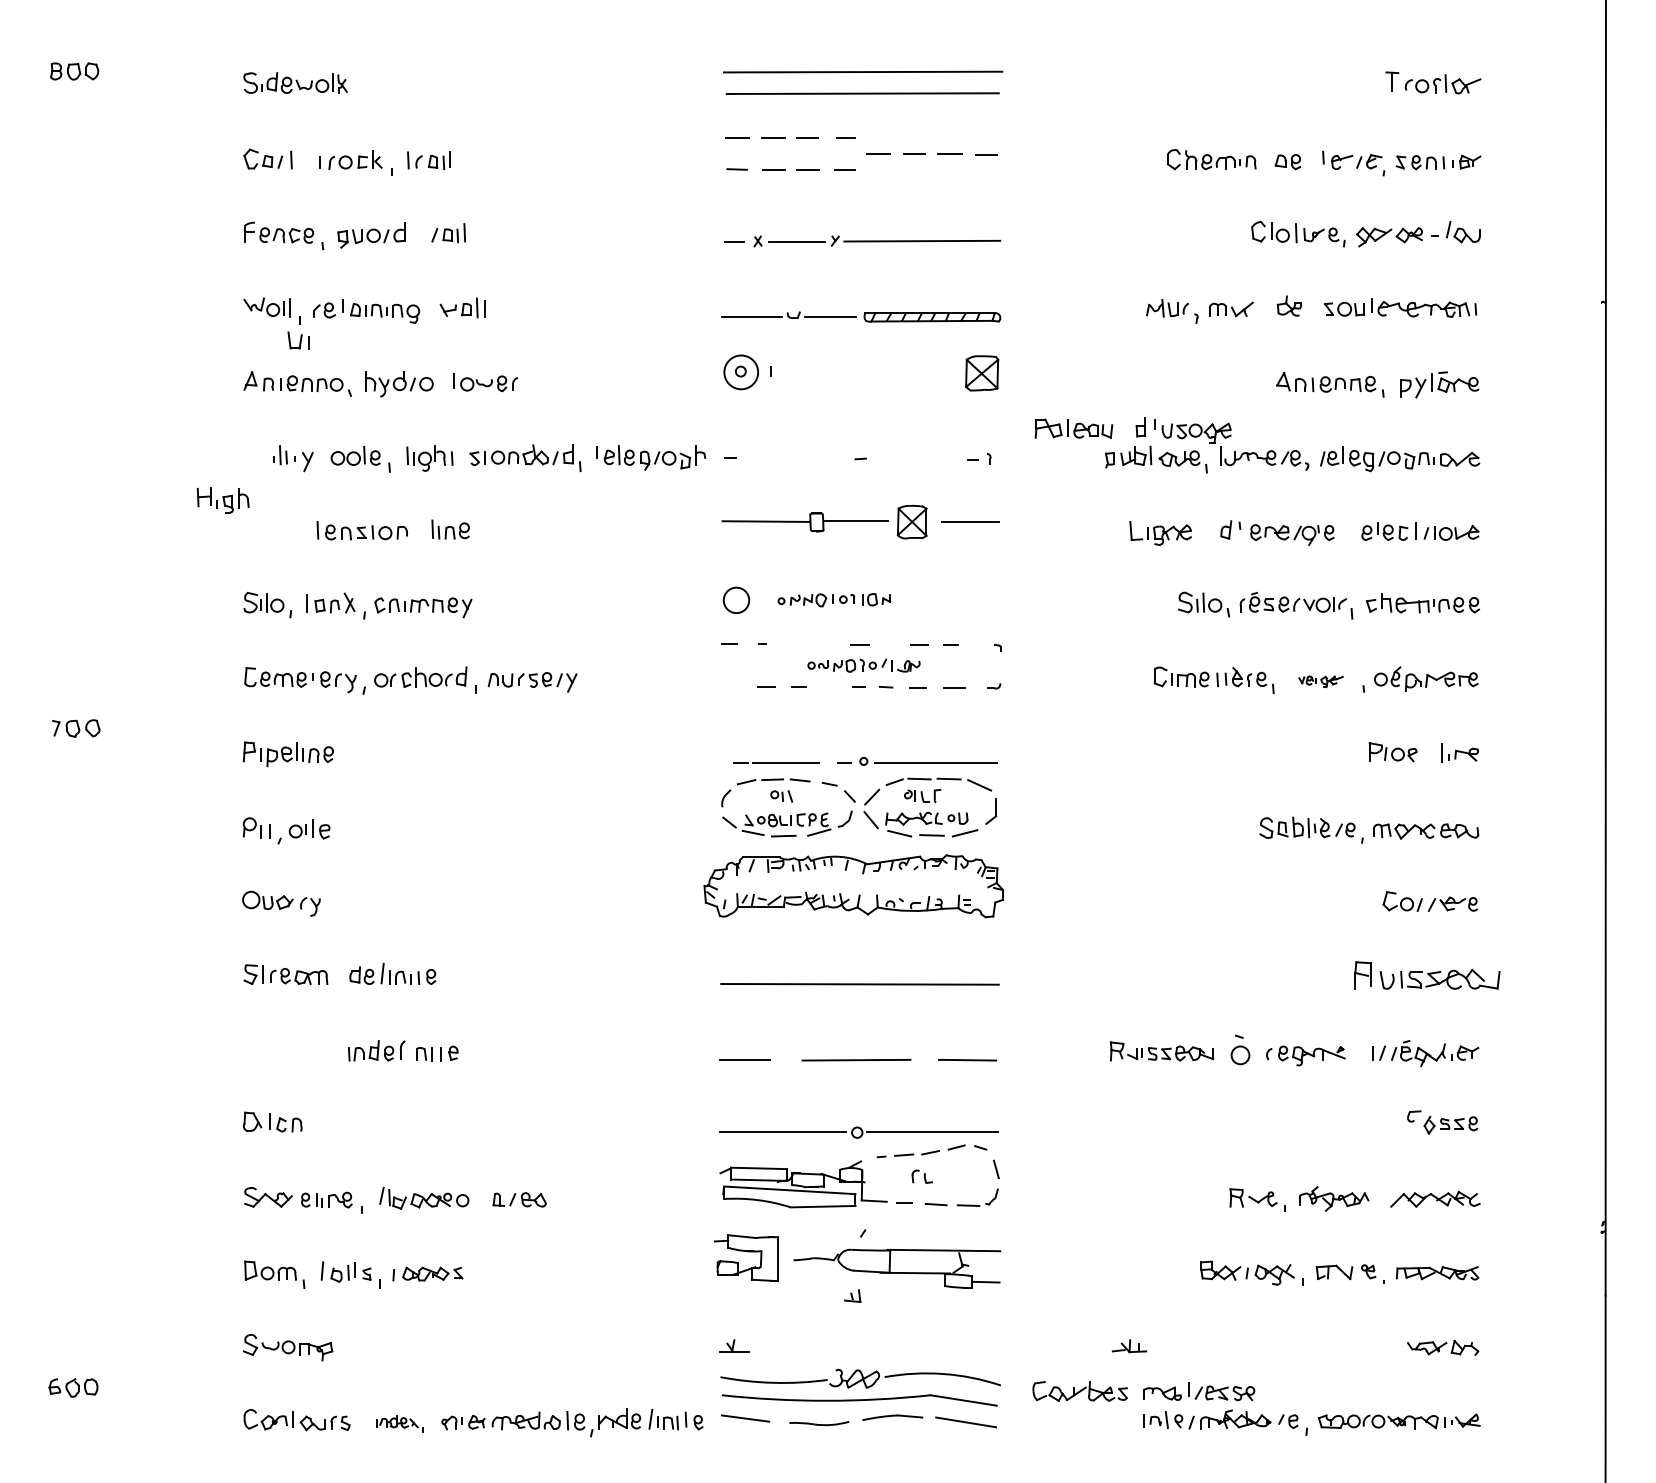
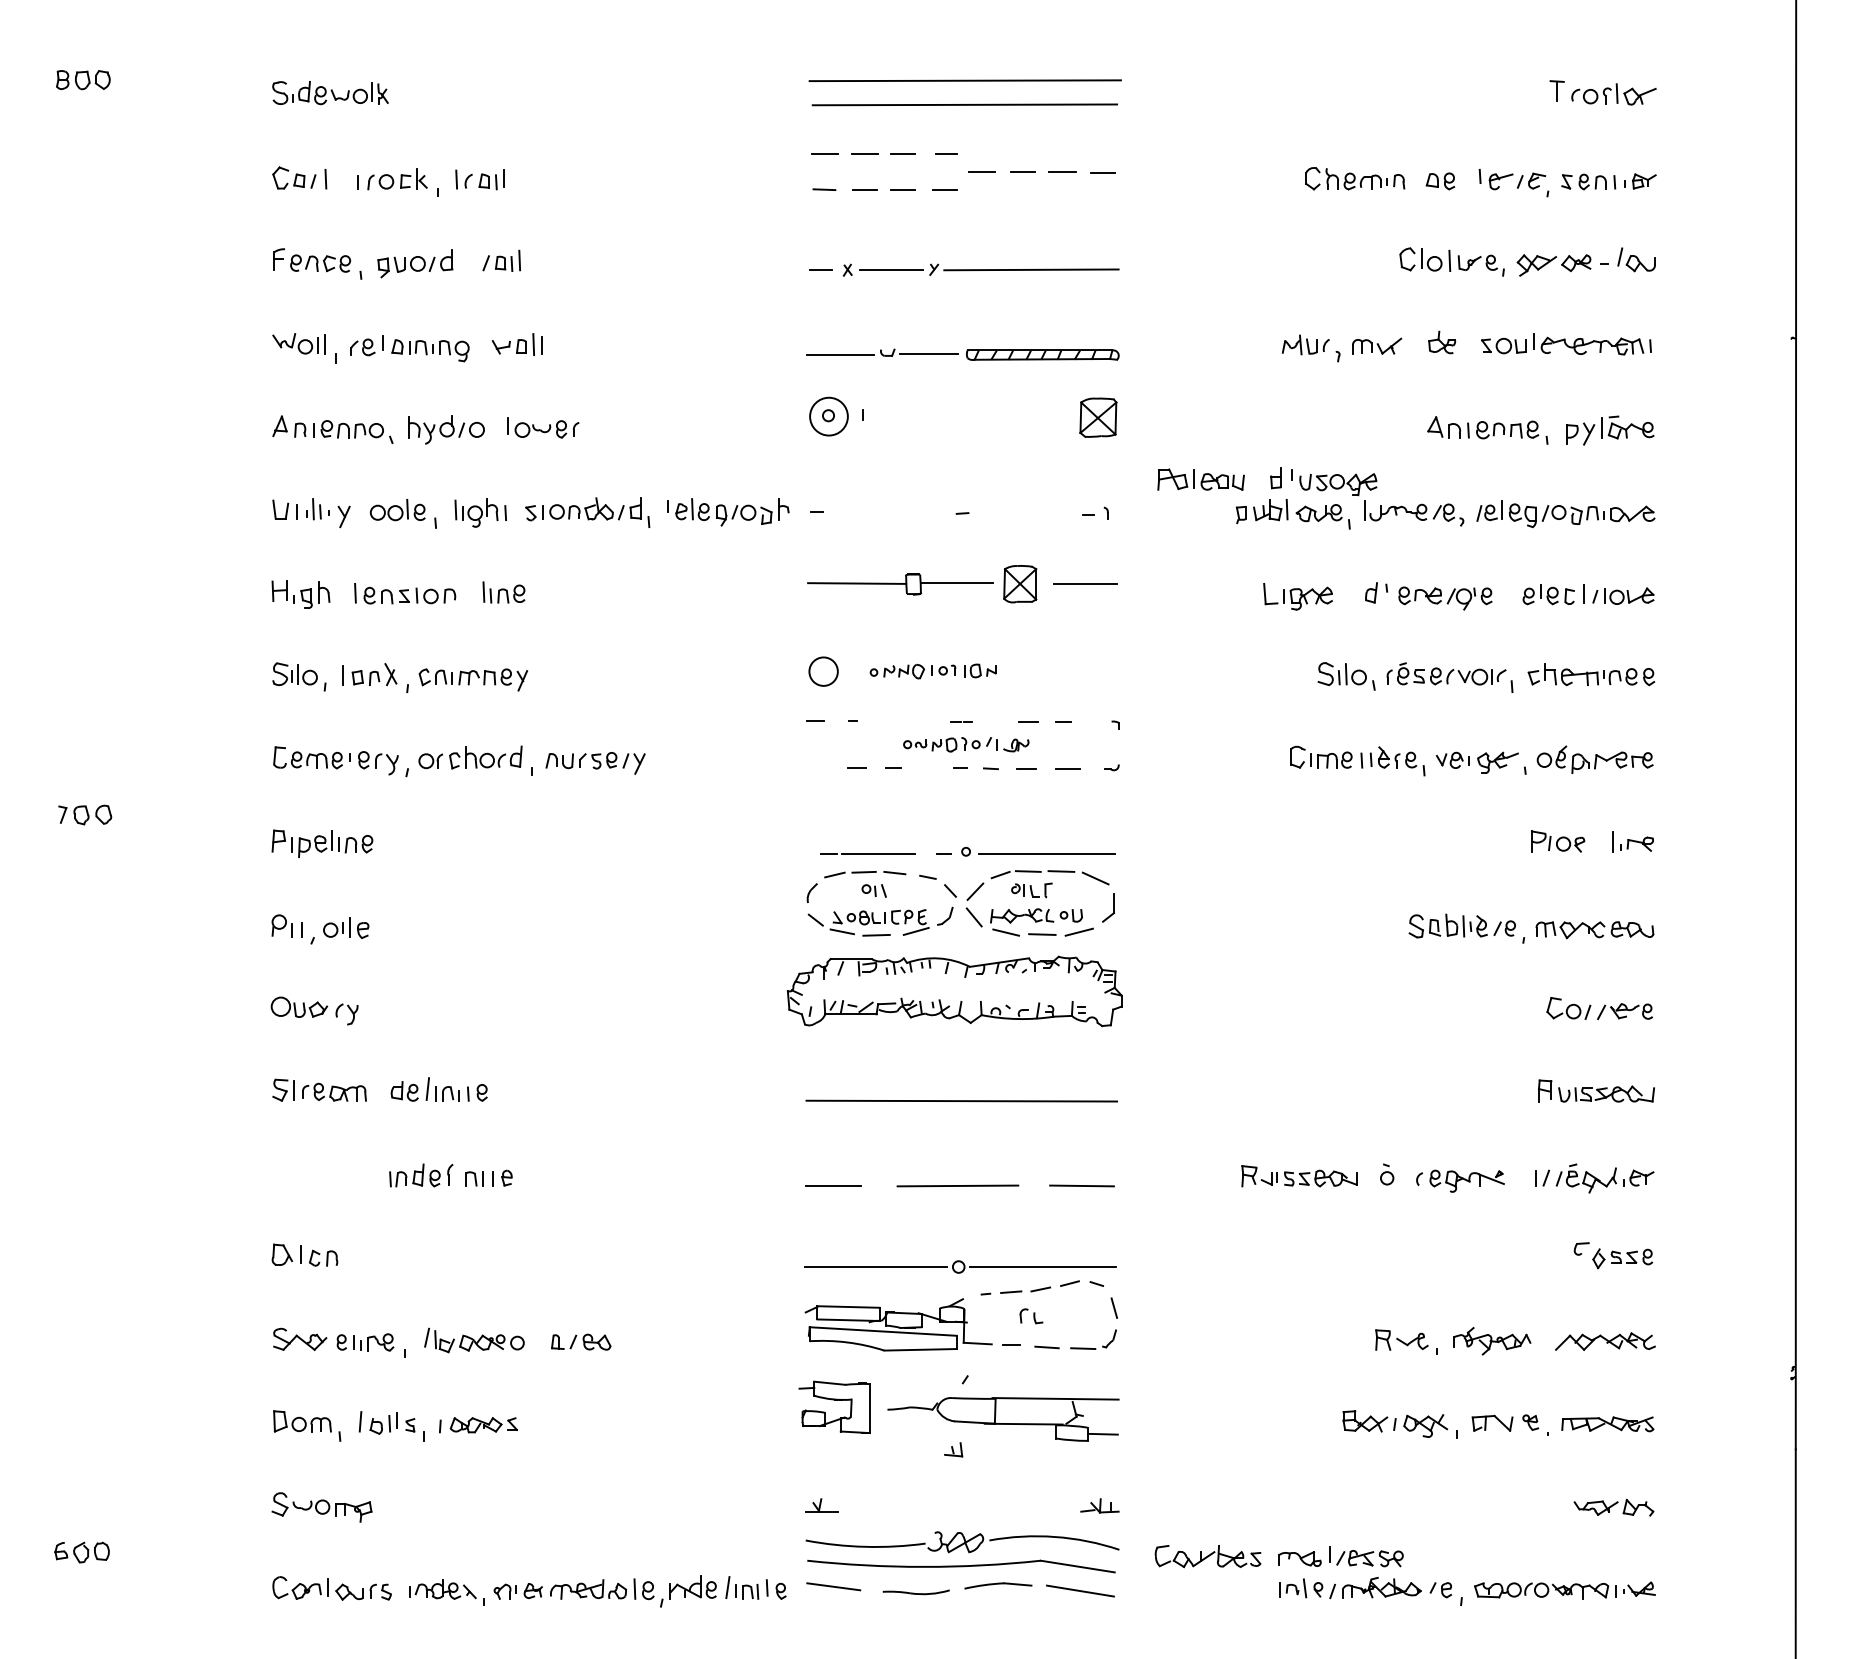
part: (298, 340) -> (284, 509), moved
part: (222, 500) -> (300, 594), moved
part: (1320, 681) -> (1476, 762), size x1.67
part: (1427, 974) -> (1596, 1090), size x0.71
part: (1239, 1049) -> (1386, 1173), size x0.62
part: (1129, 1346) -> (1099, 1506), moved
part: (399, 1423) -> (446, 1592), size x1.43

